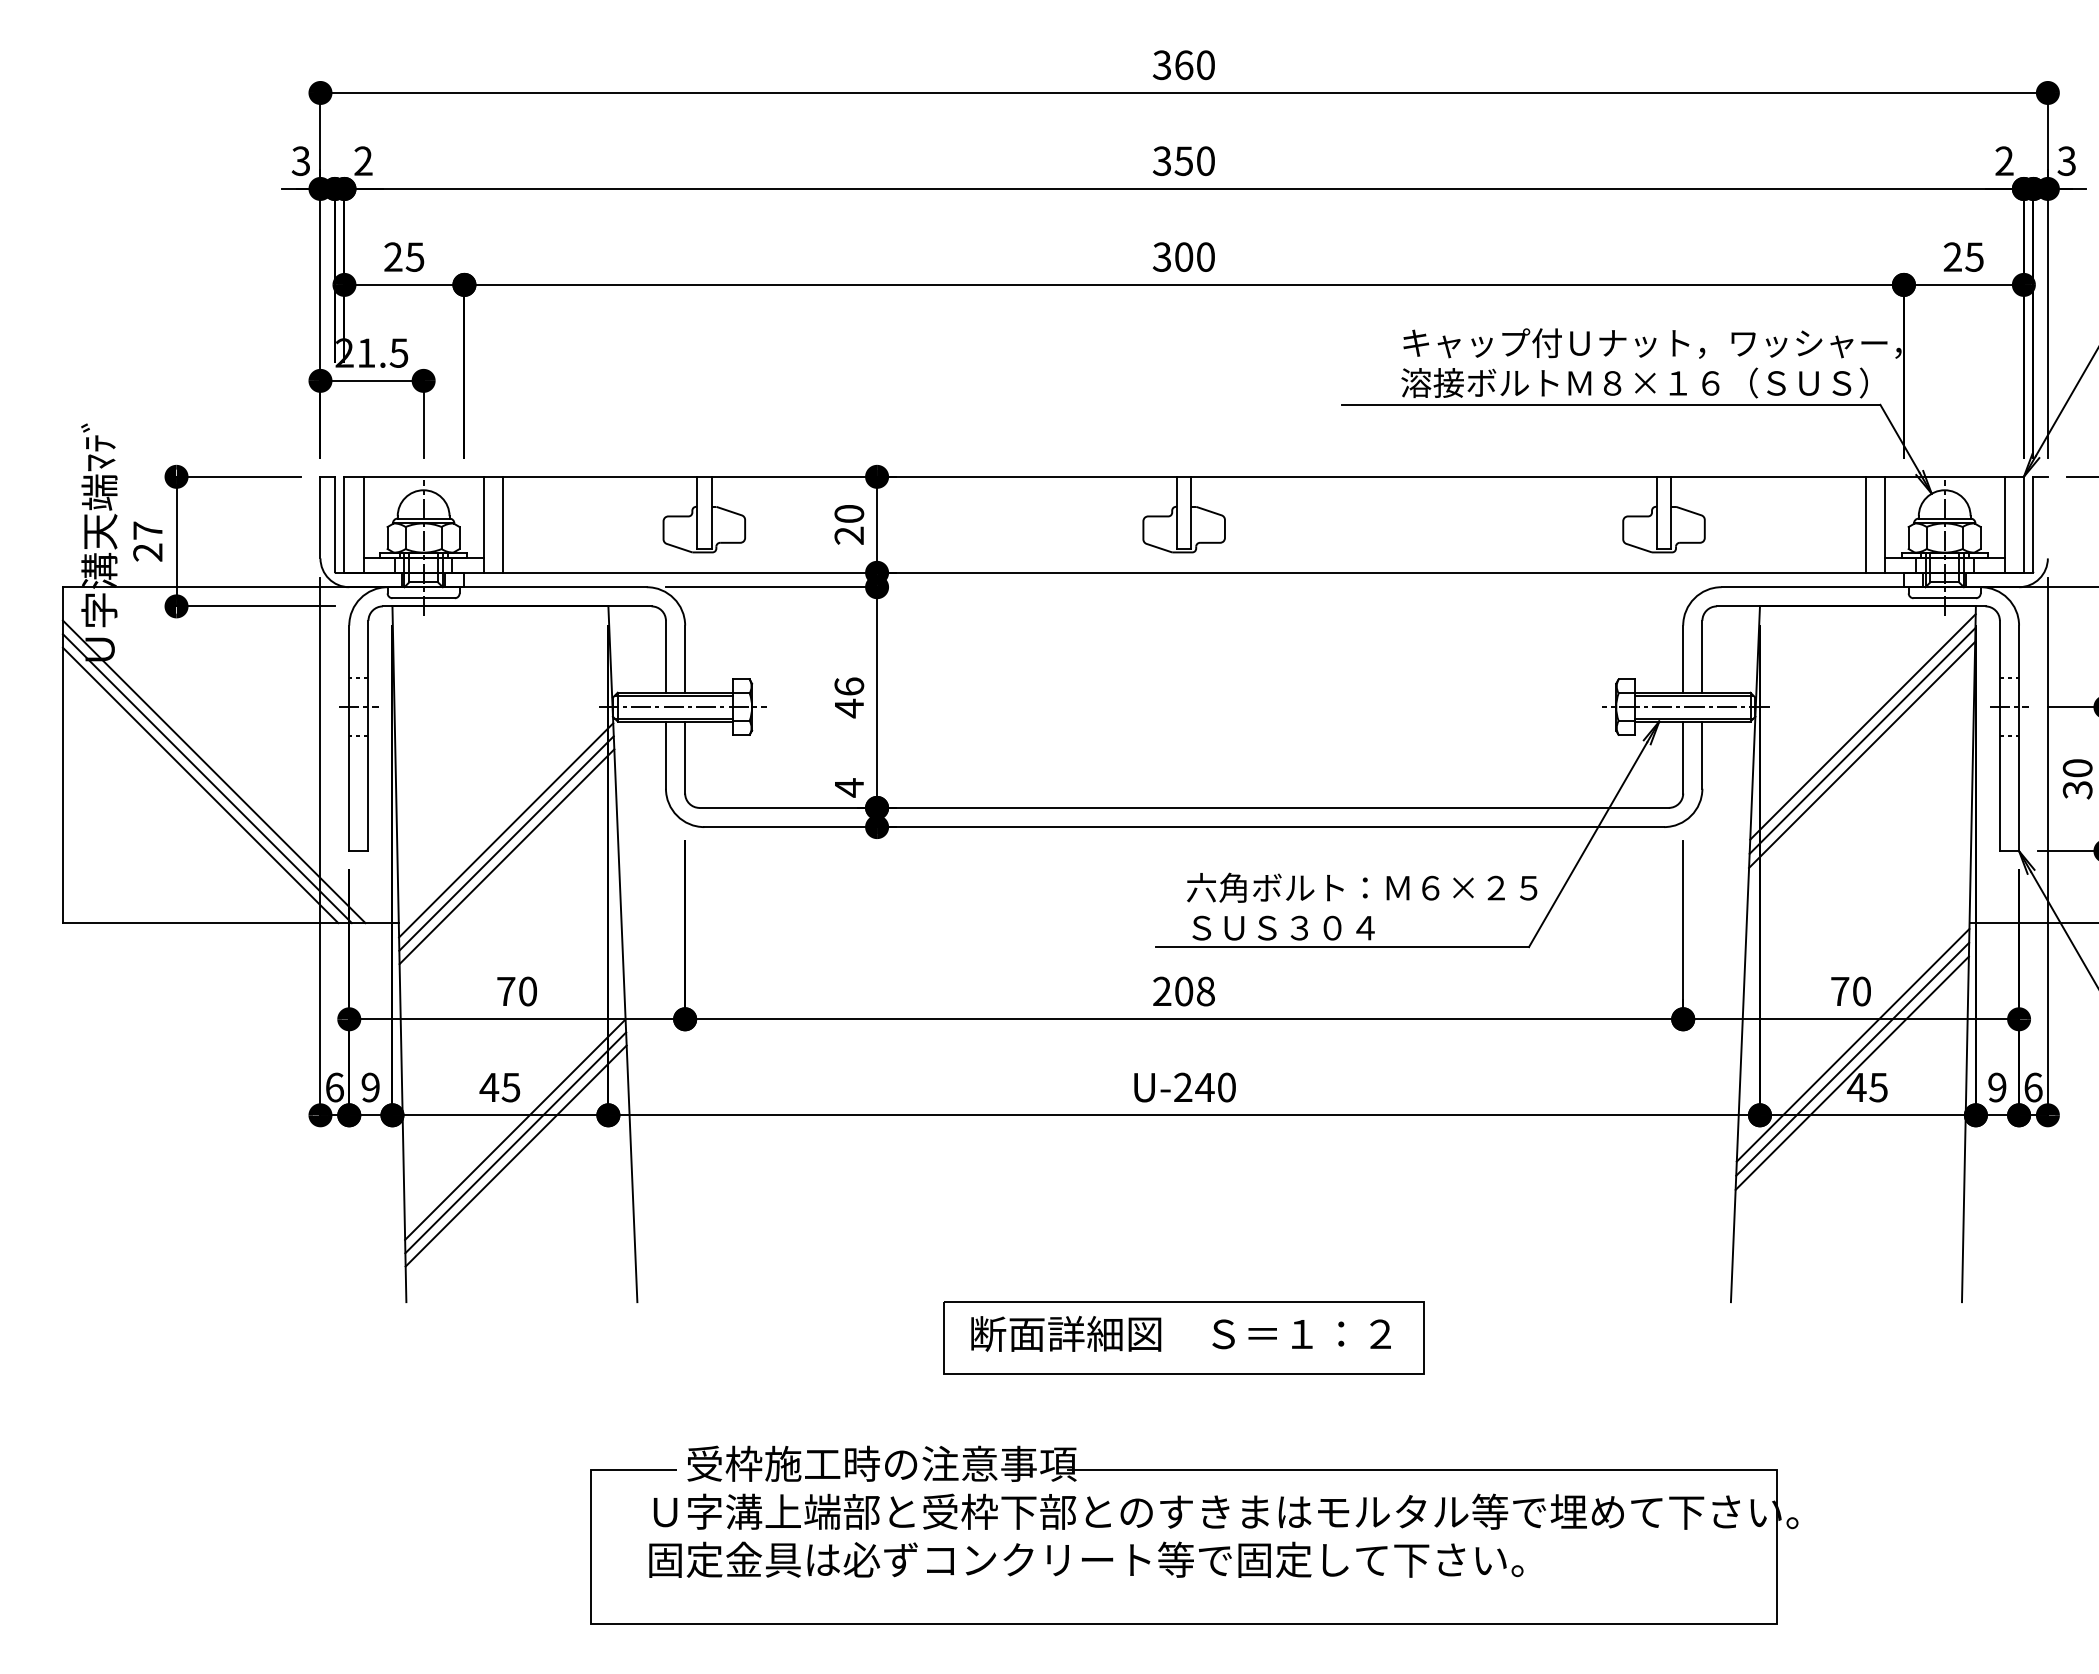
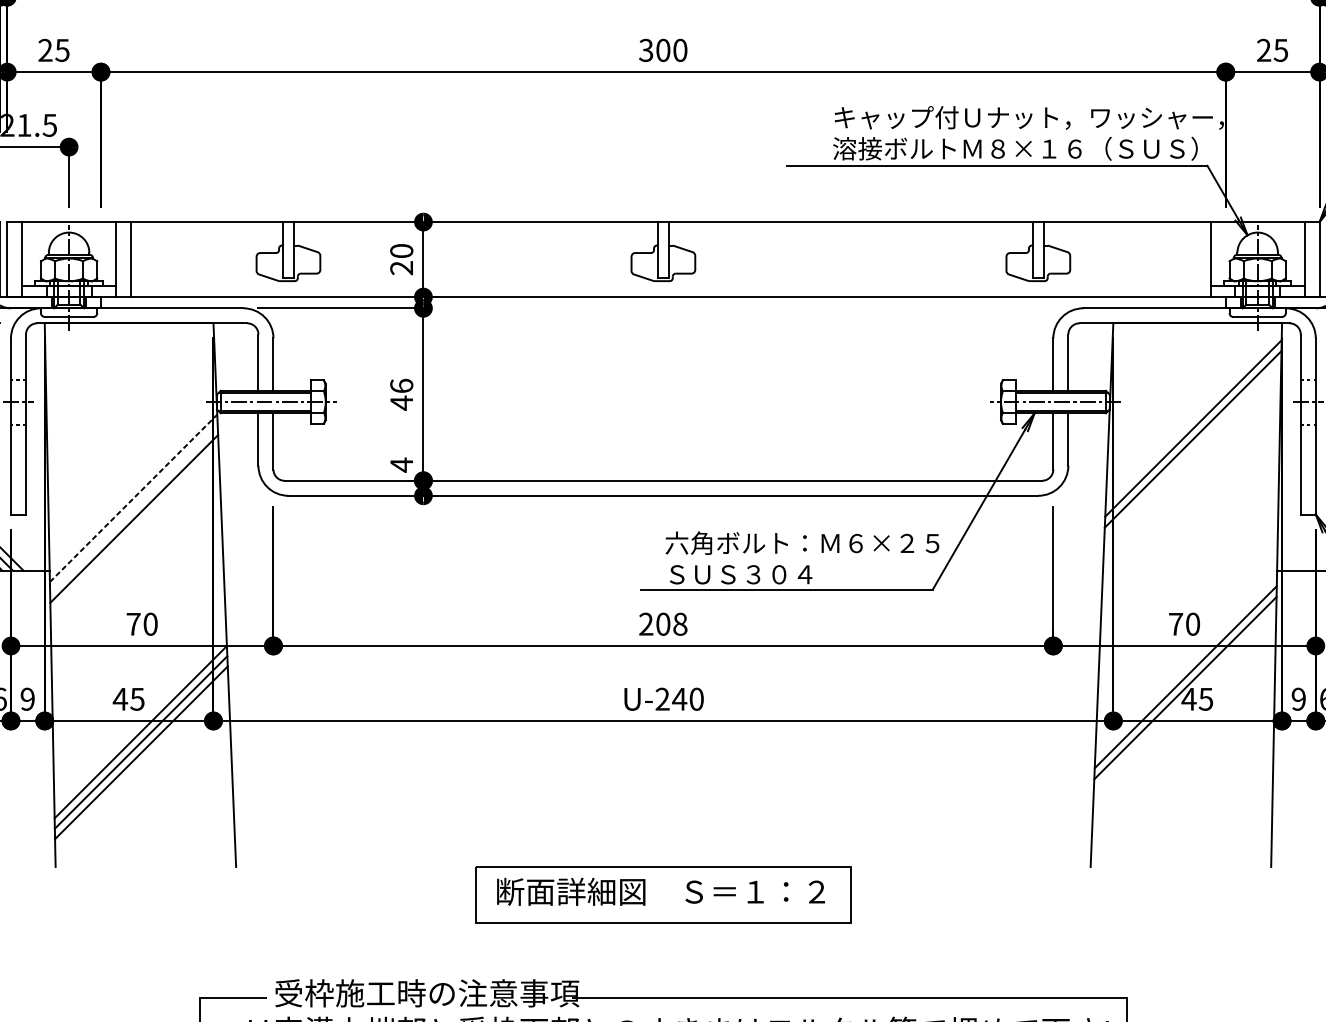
line: (1865, 524) -> (1195, 259), removed
line: (1862, 726) -> (1193, 417), removed
line: (506, 830) -> (133, 498), solid -> dashed
line: (506, 843) -> (133, 508), removed
line: (1852, 1044) -> (1185, 665), removed

